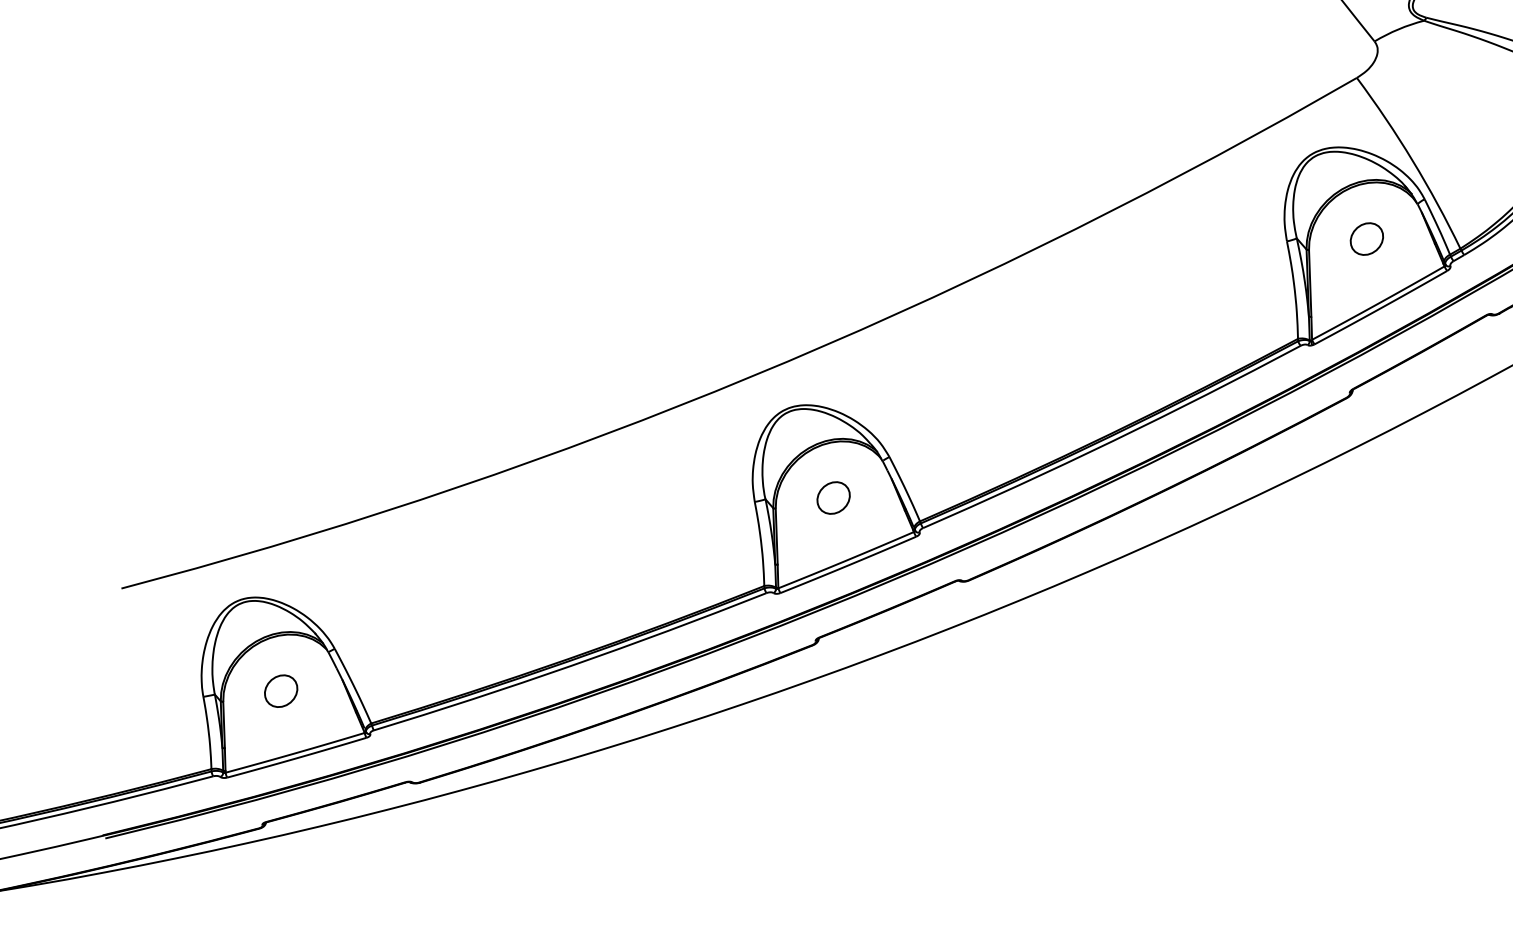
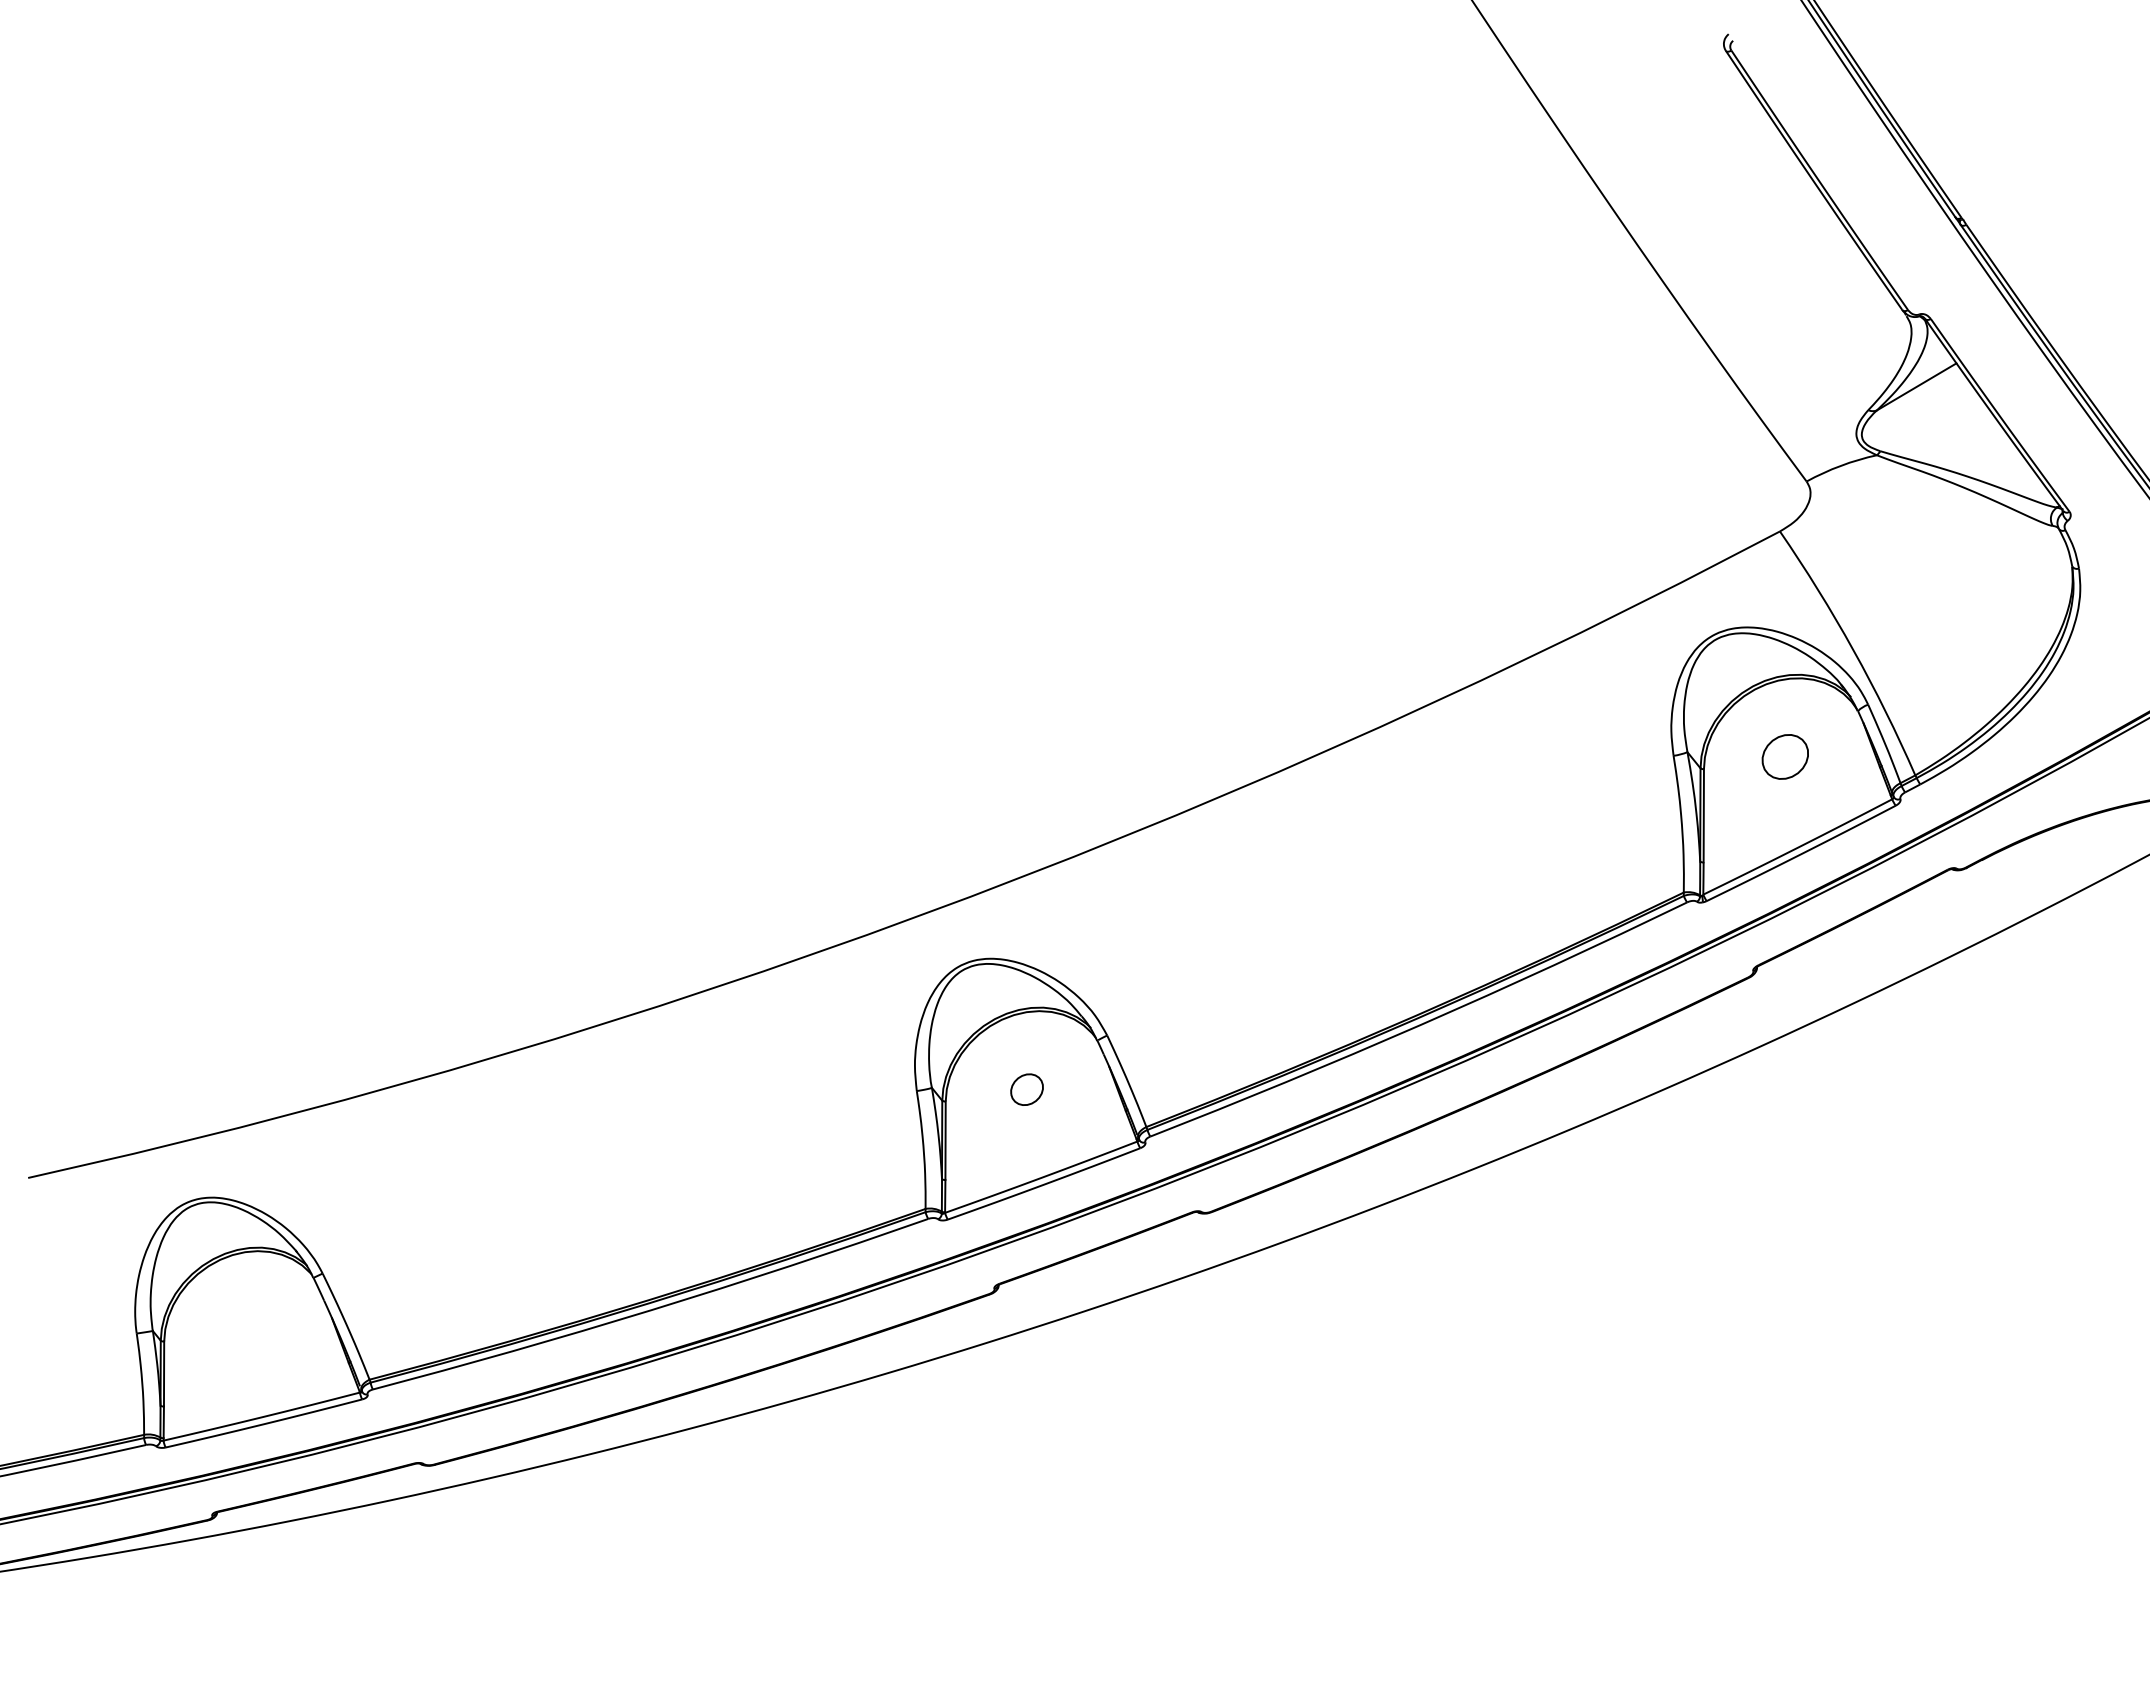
part: (833, 497) -> (1026, 1089), size x0.7
part: (281, 690) -> (245, 1329), removed

